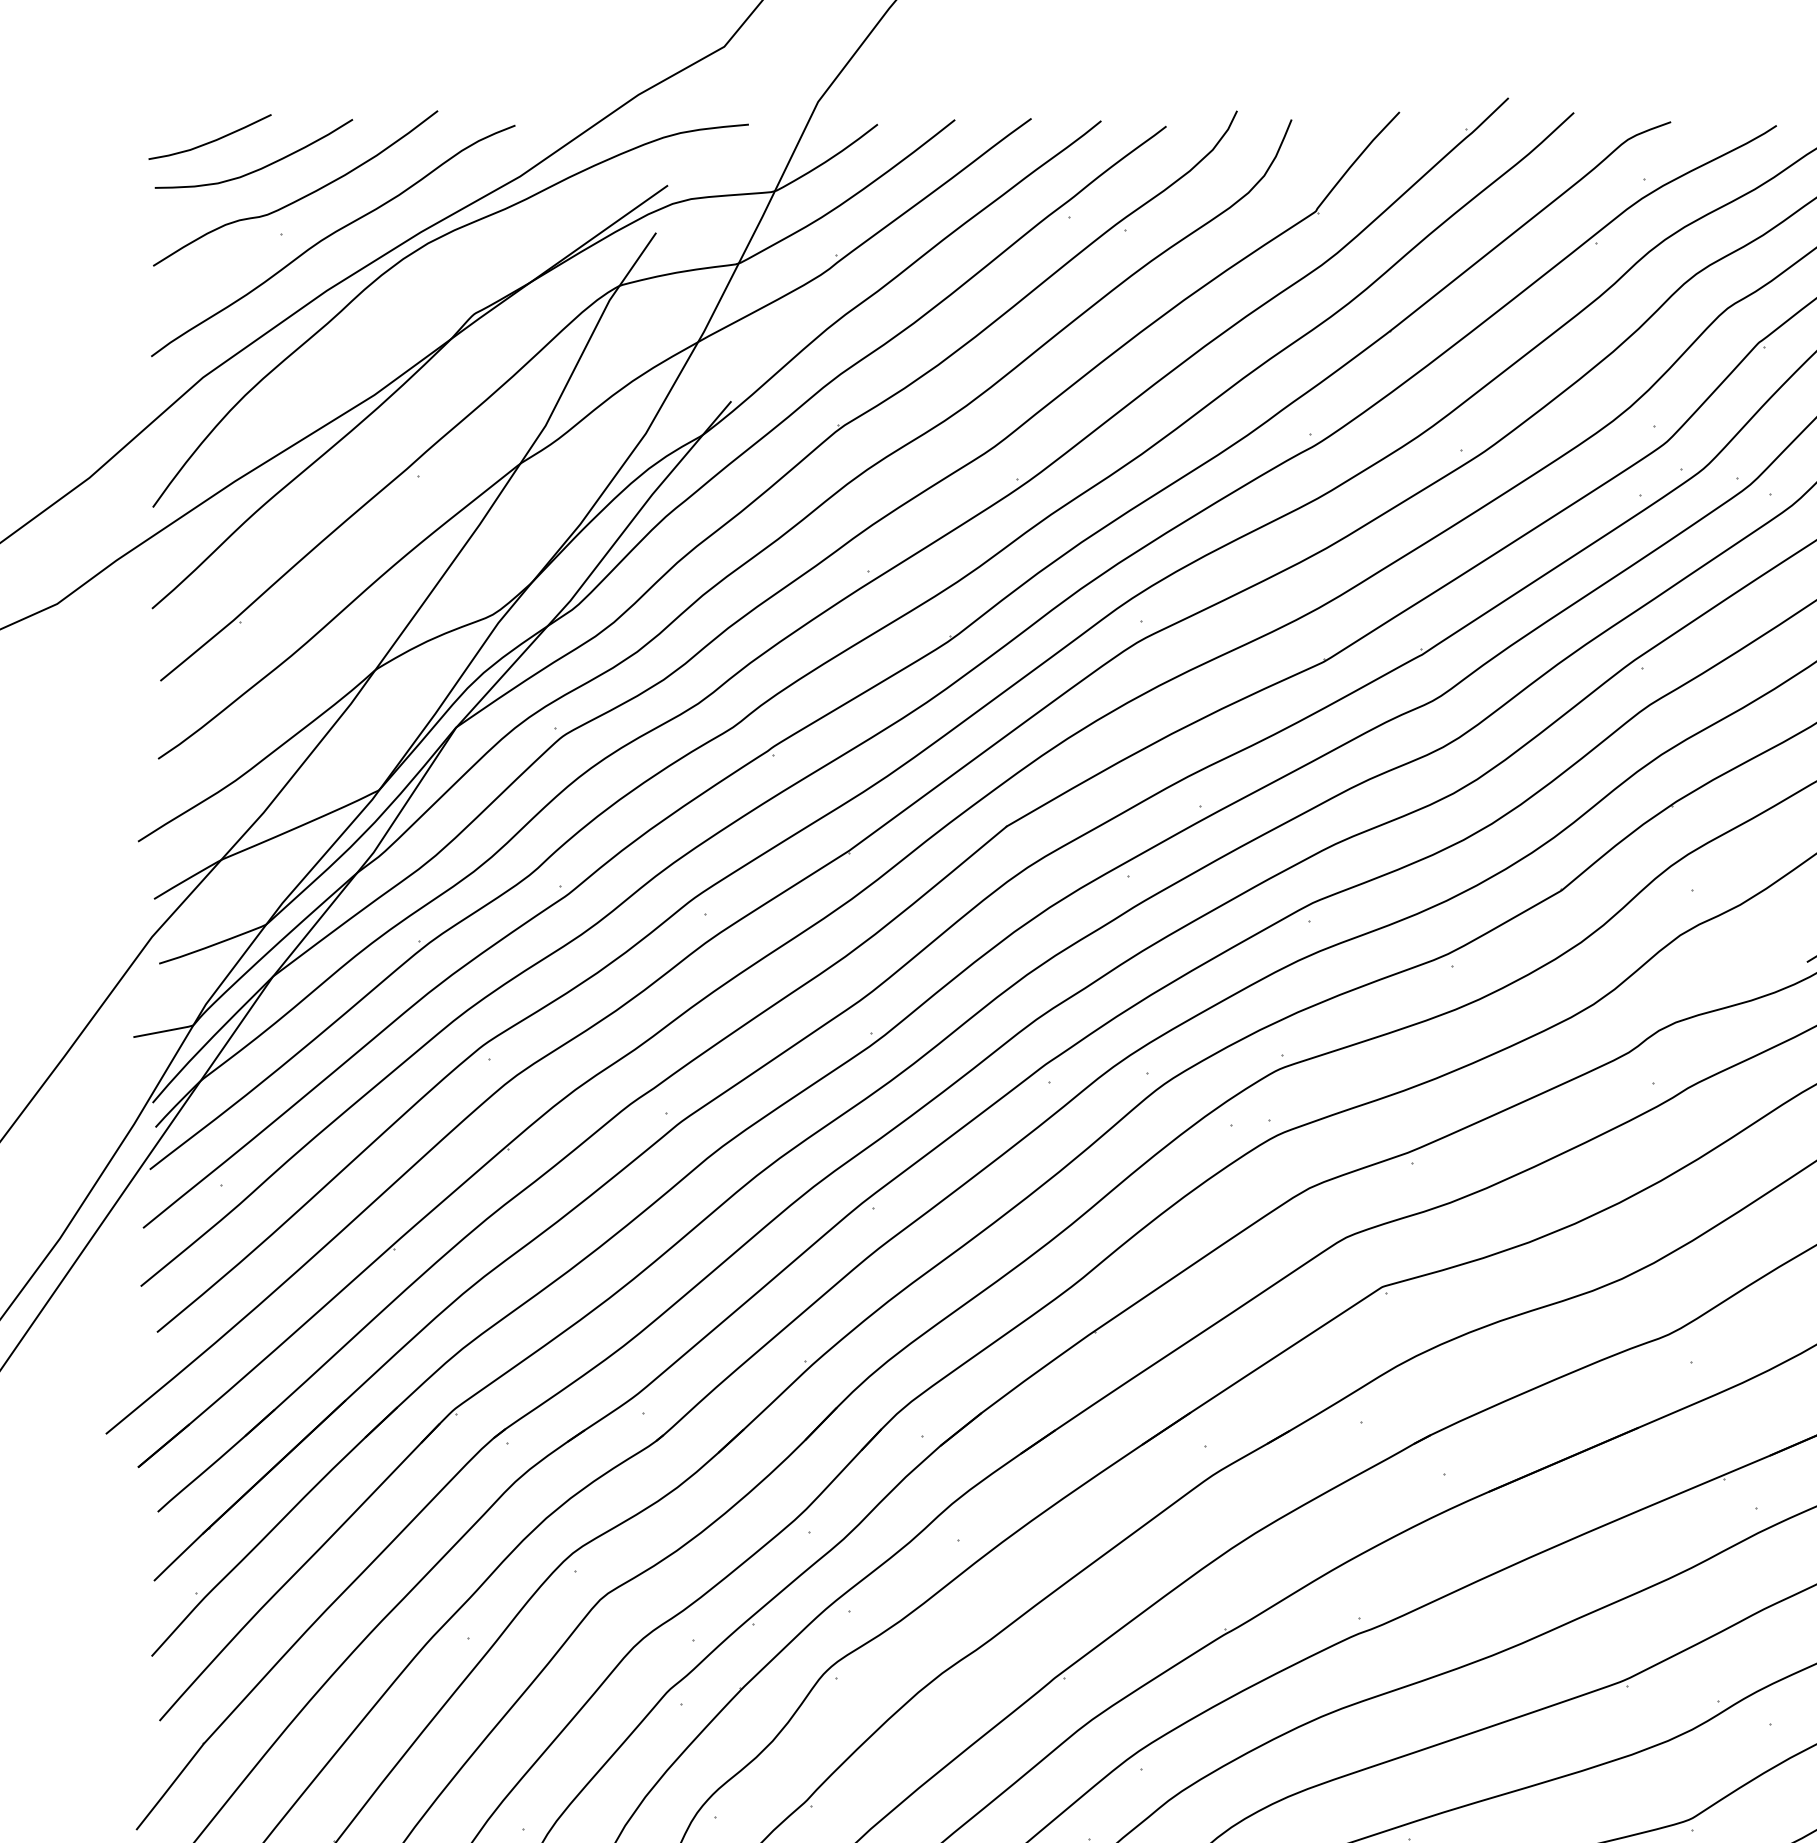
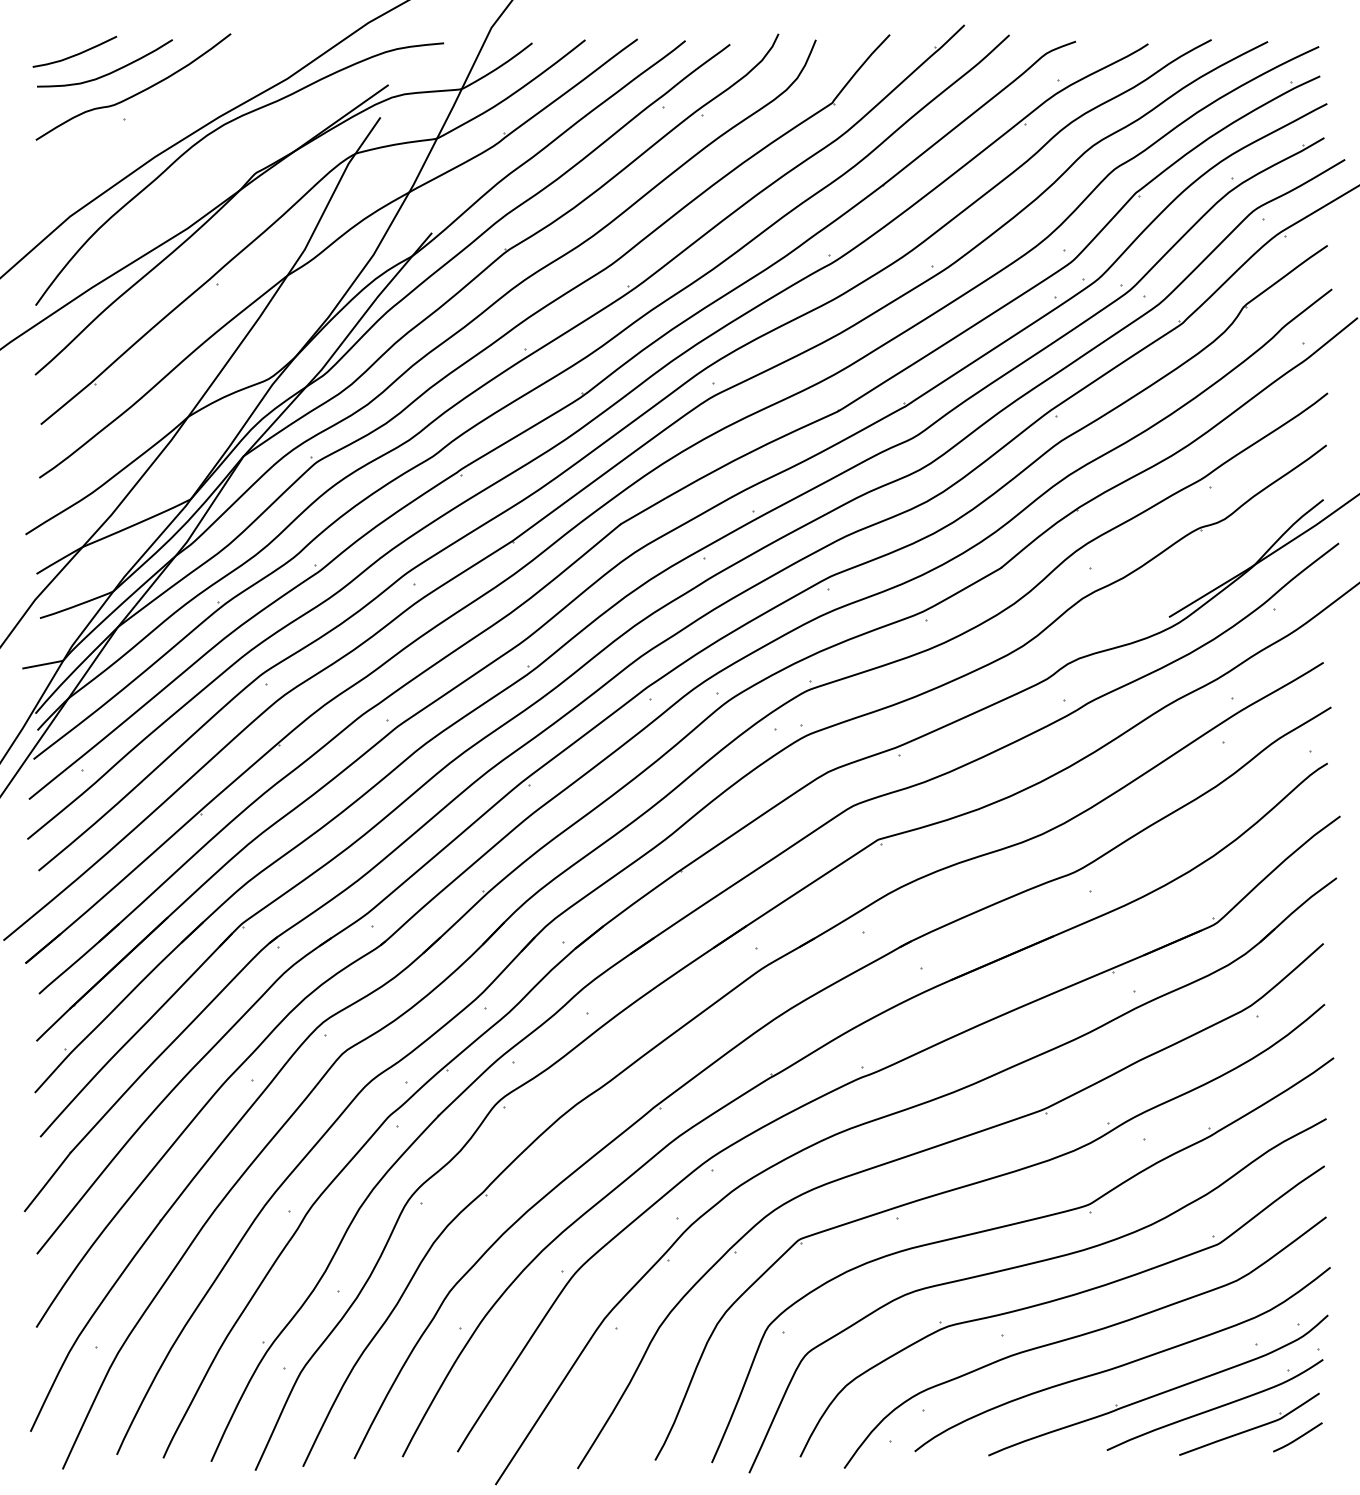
curve: (332, 235) -> (158, 119), removed

